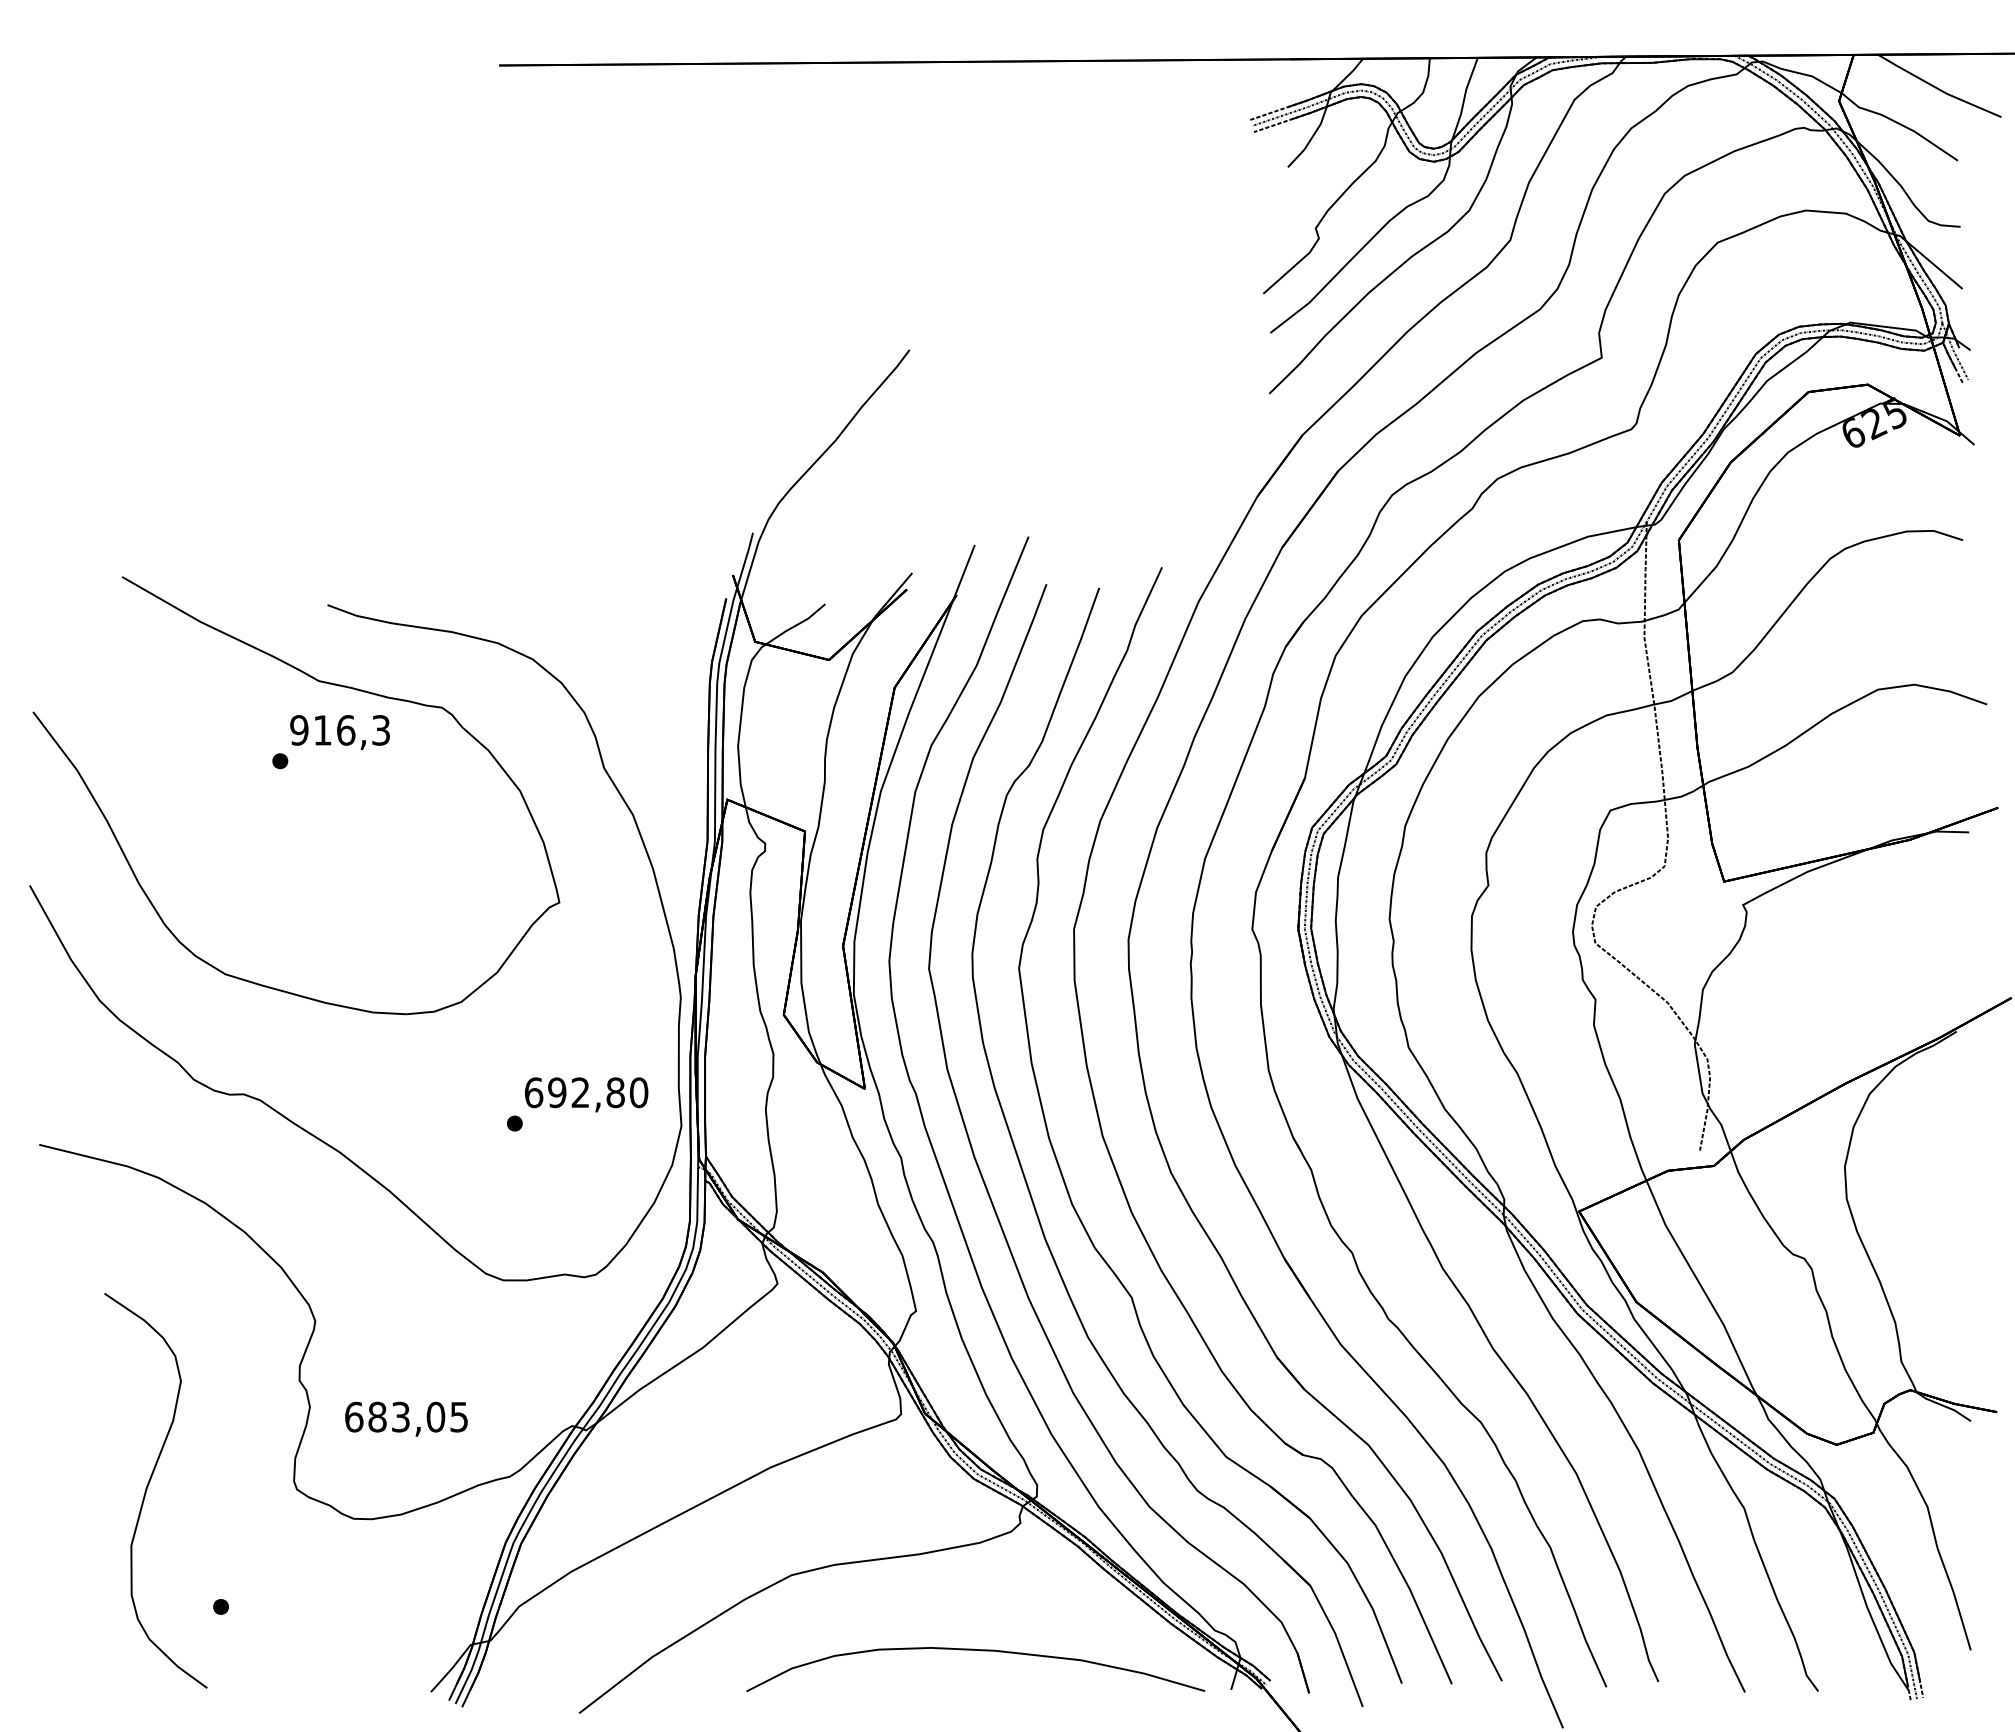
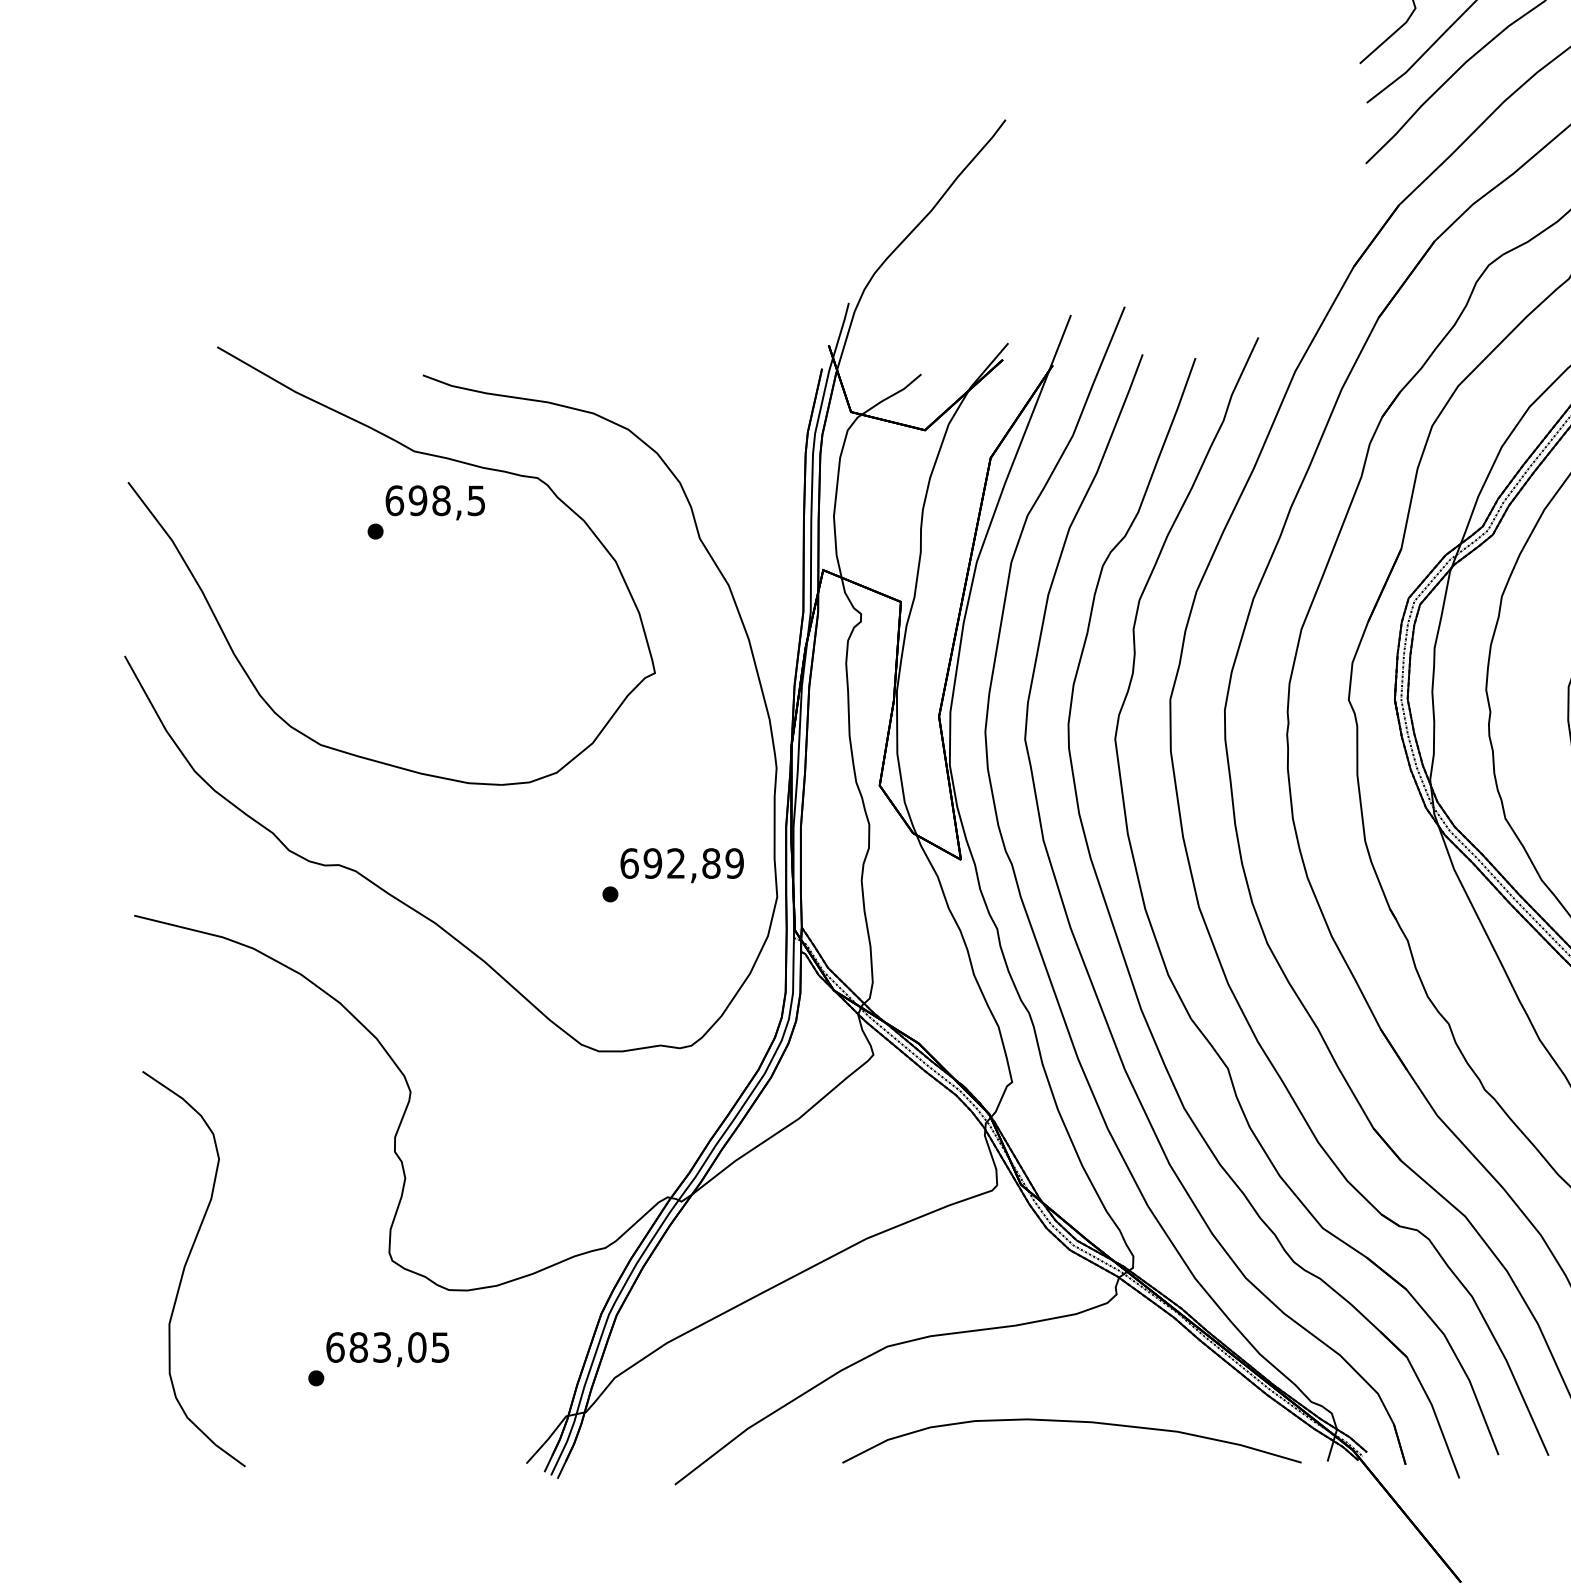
text: (339, 730) -> (434, 500), 916,3 -> 698,5
text: (638, 1092) -> (734, 863), 692,80 -> 692,89
text: (406, 1418) -> (387, 1348), moved
curve: (148, 1486) -> (186, 1264), moved

